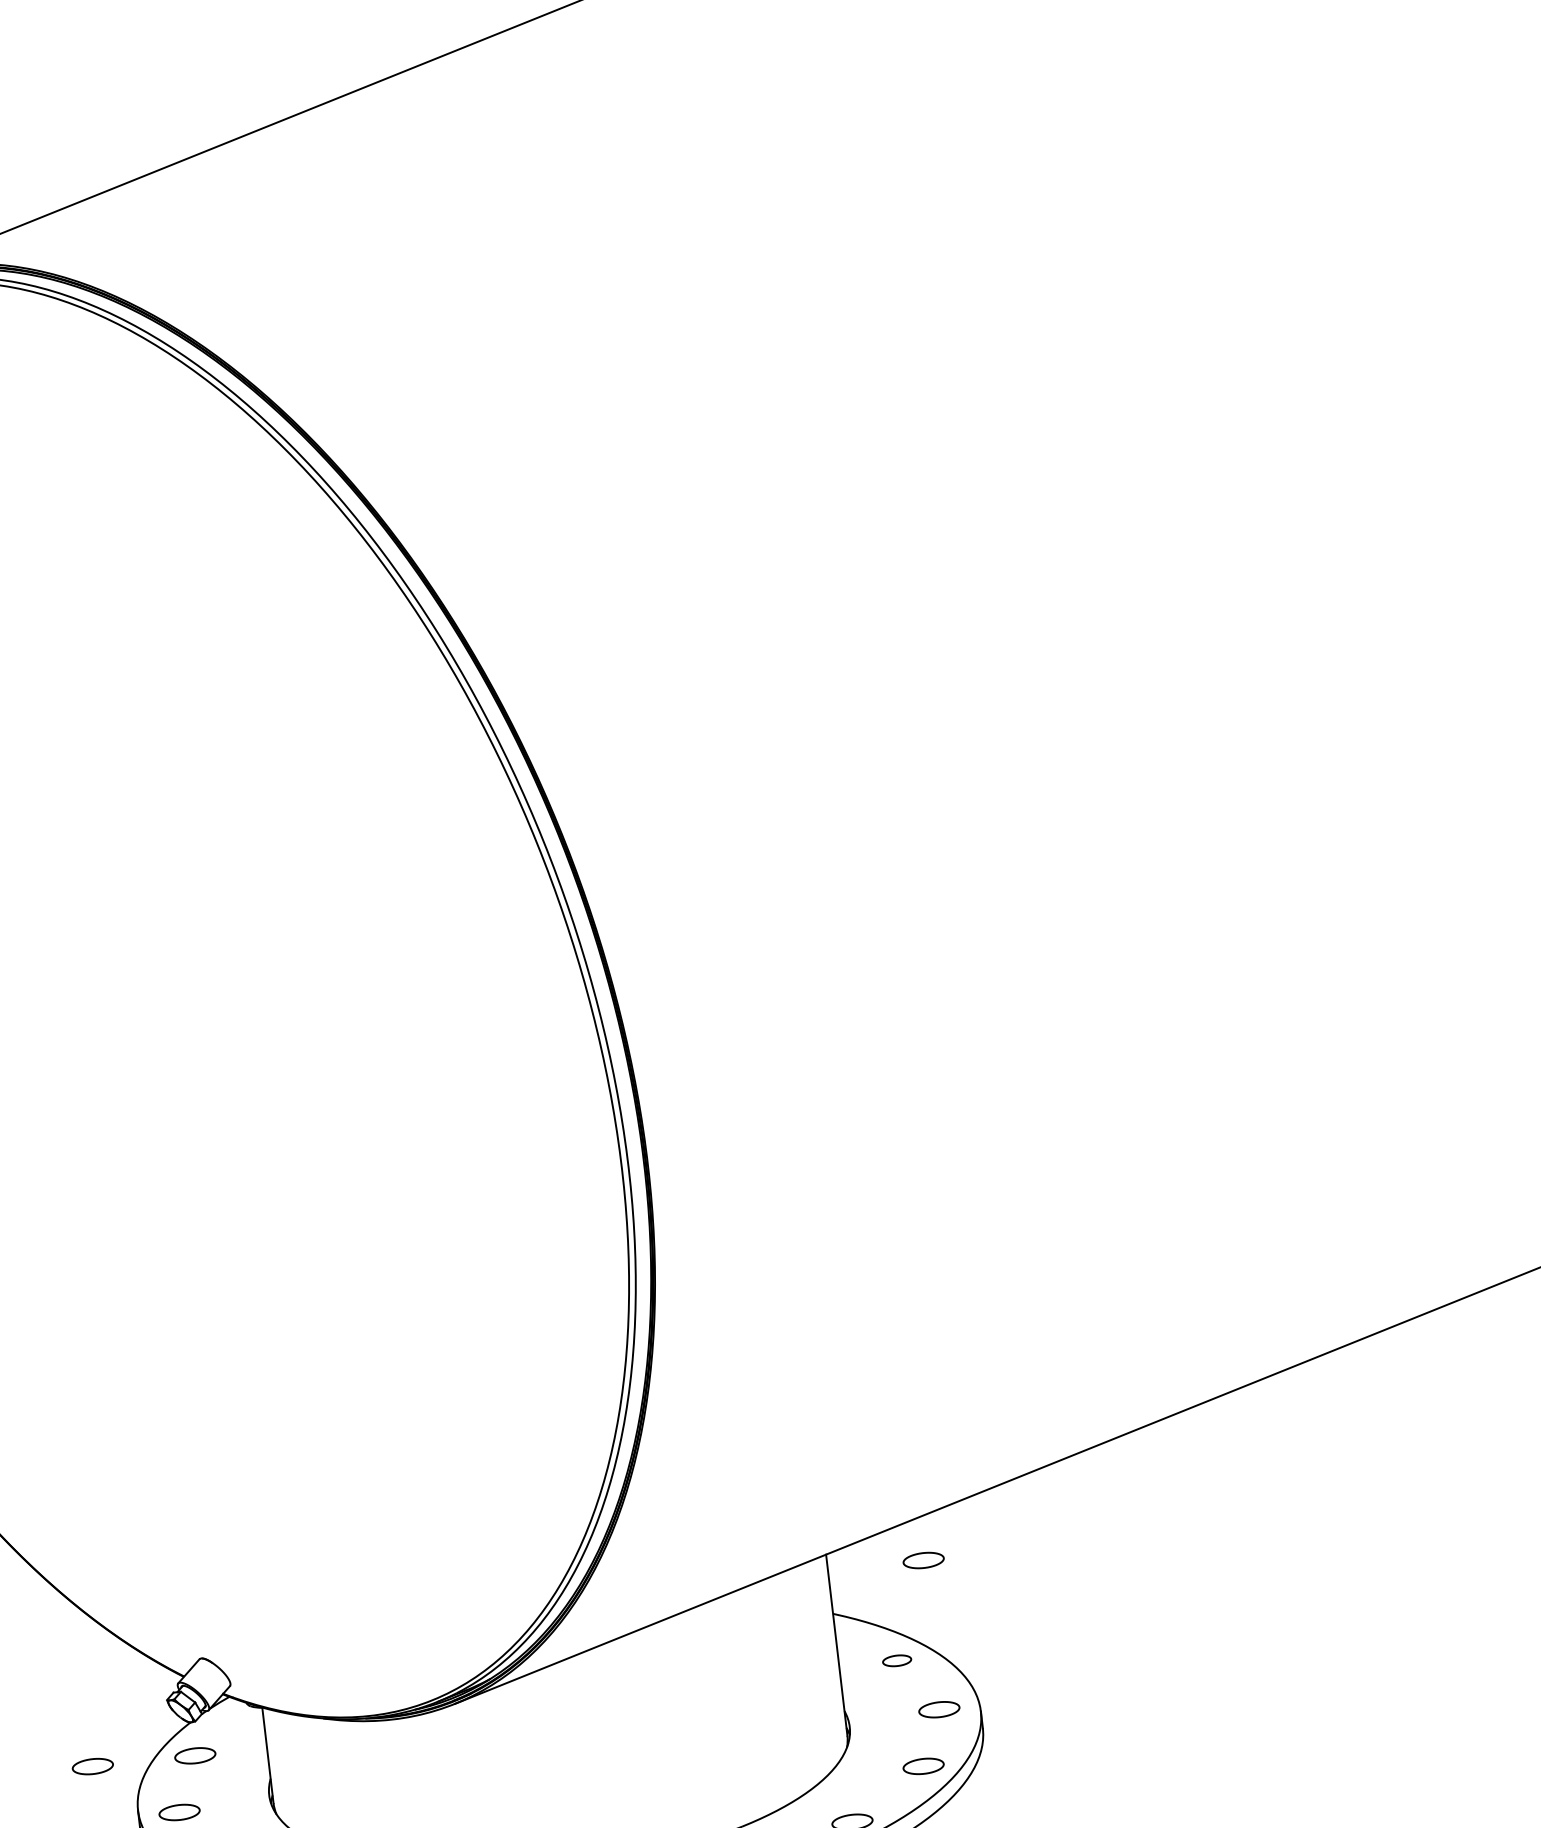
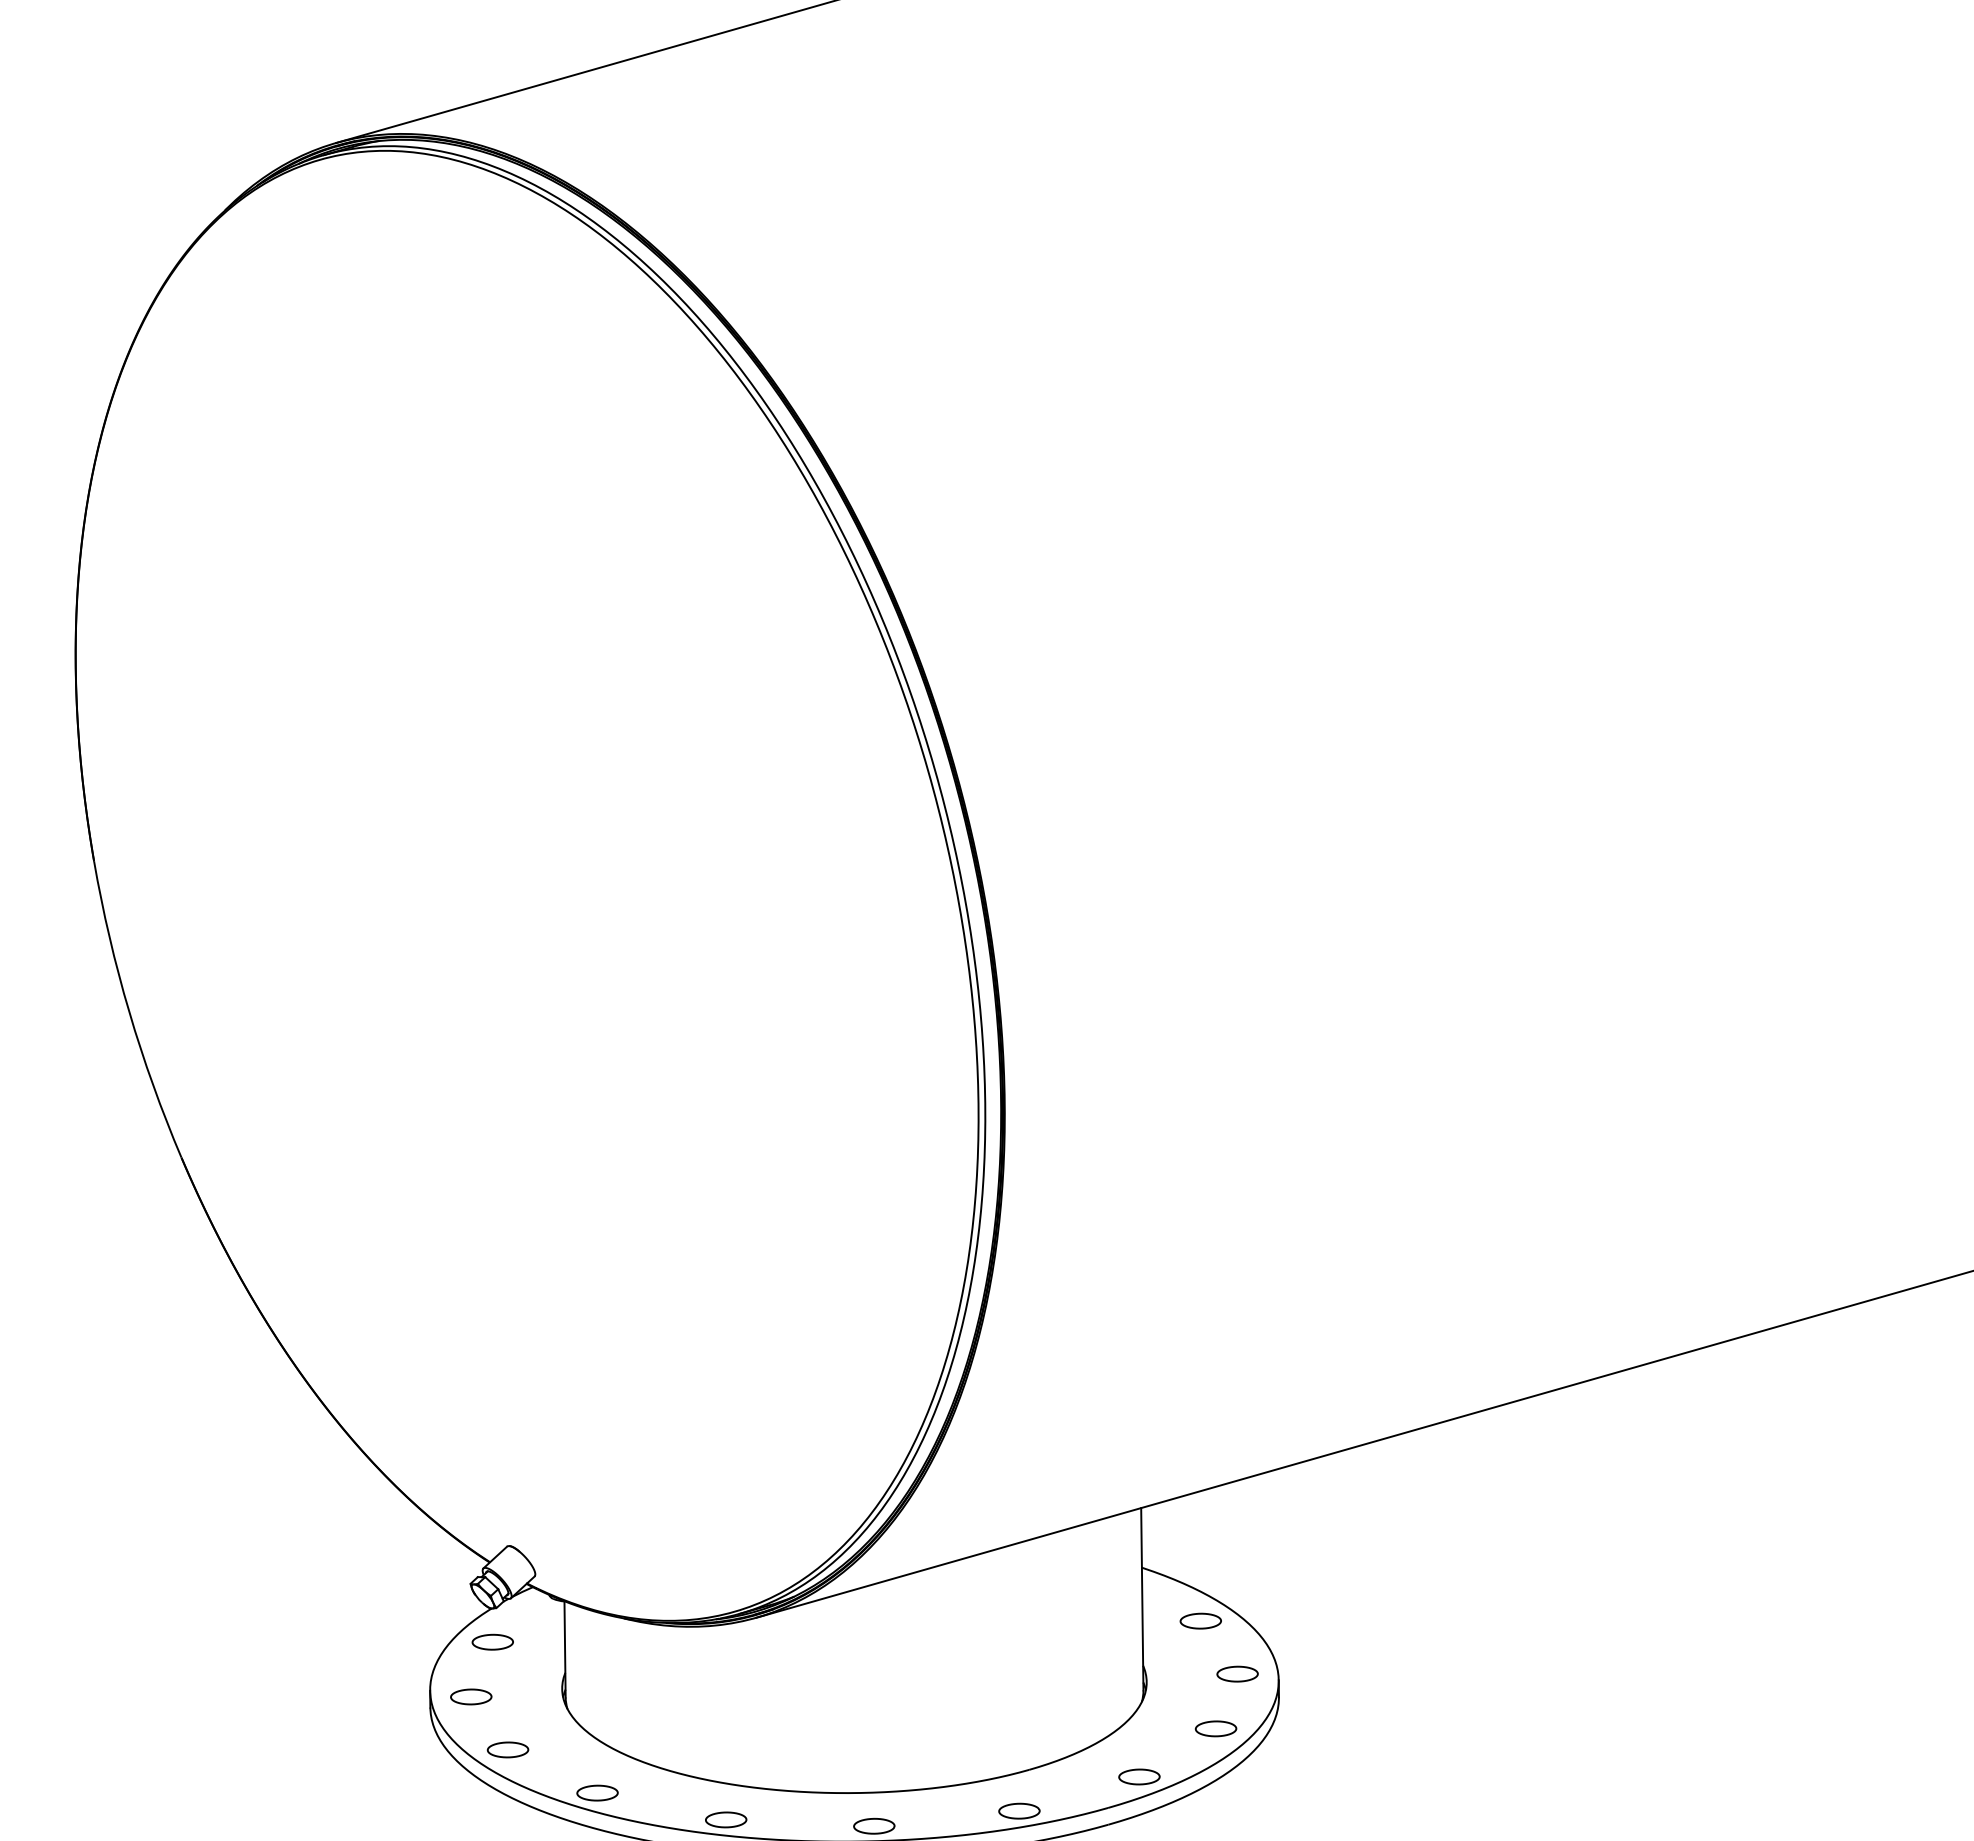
part: (923, 1559) -> (1237, 1523), removed
part: (896, 1660) -> (1200, 1620), size x1.43
part: (92, 1765) -> (389, 1641), removed

